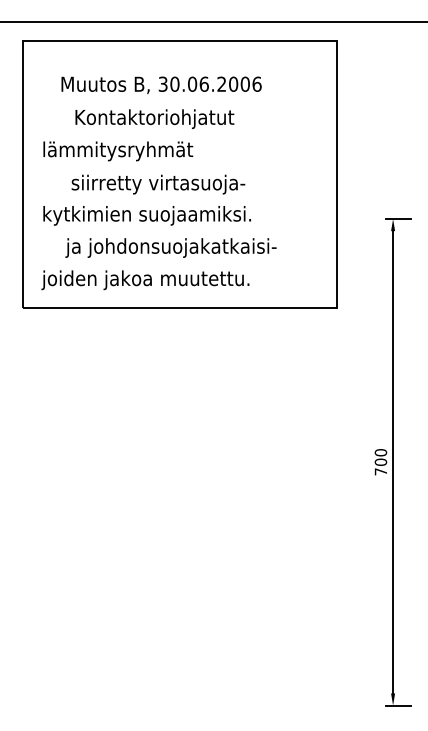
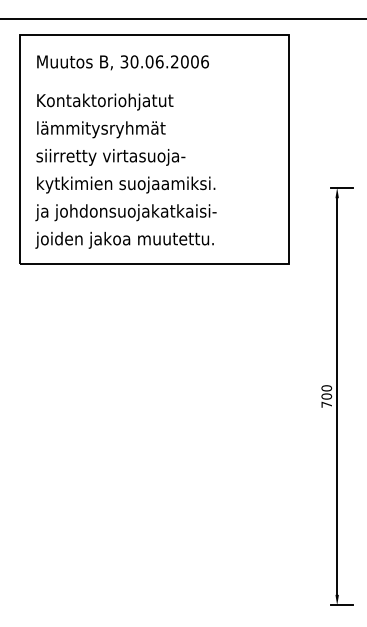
text: (161, 85) -> (123, 62), moved
text: (154, 118) -> (104, 101), moved
text: (158, 184) -> (110, 157), moved
text: (170, 247) -> (125, 212), moved

